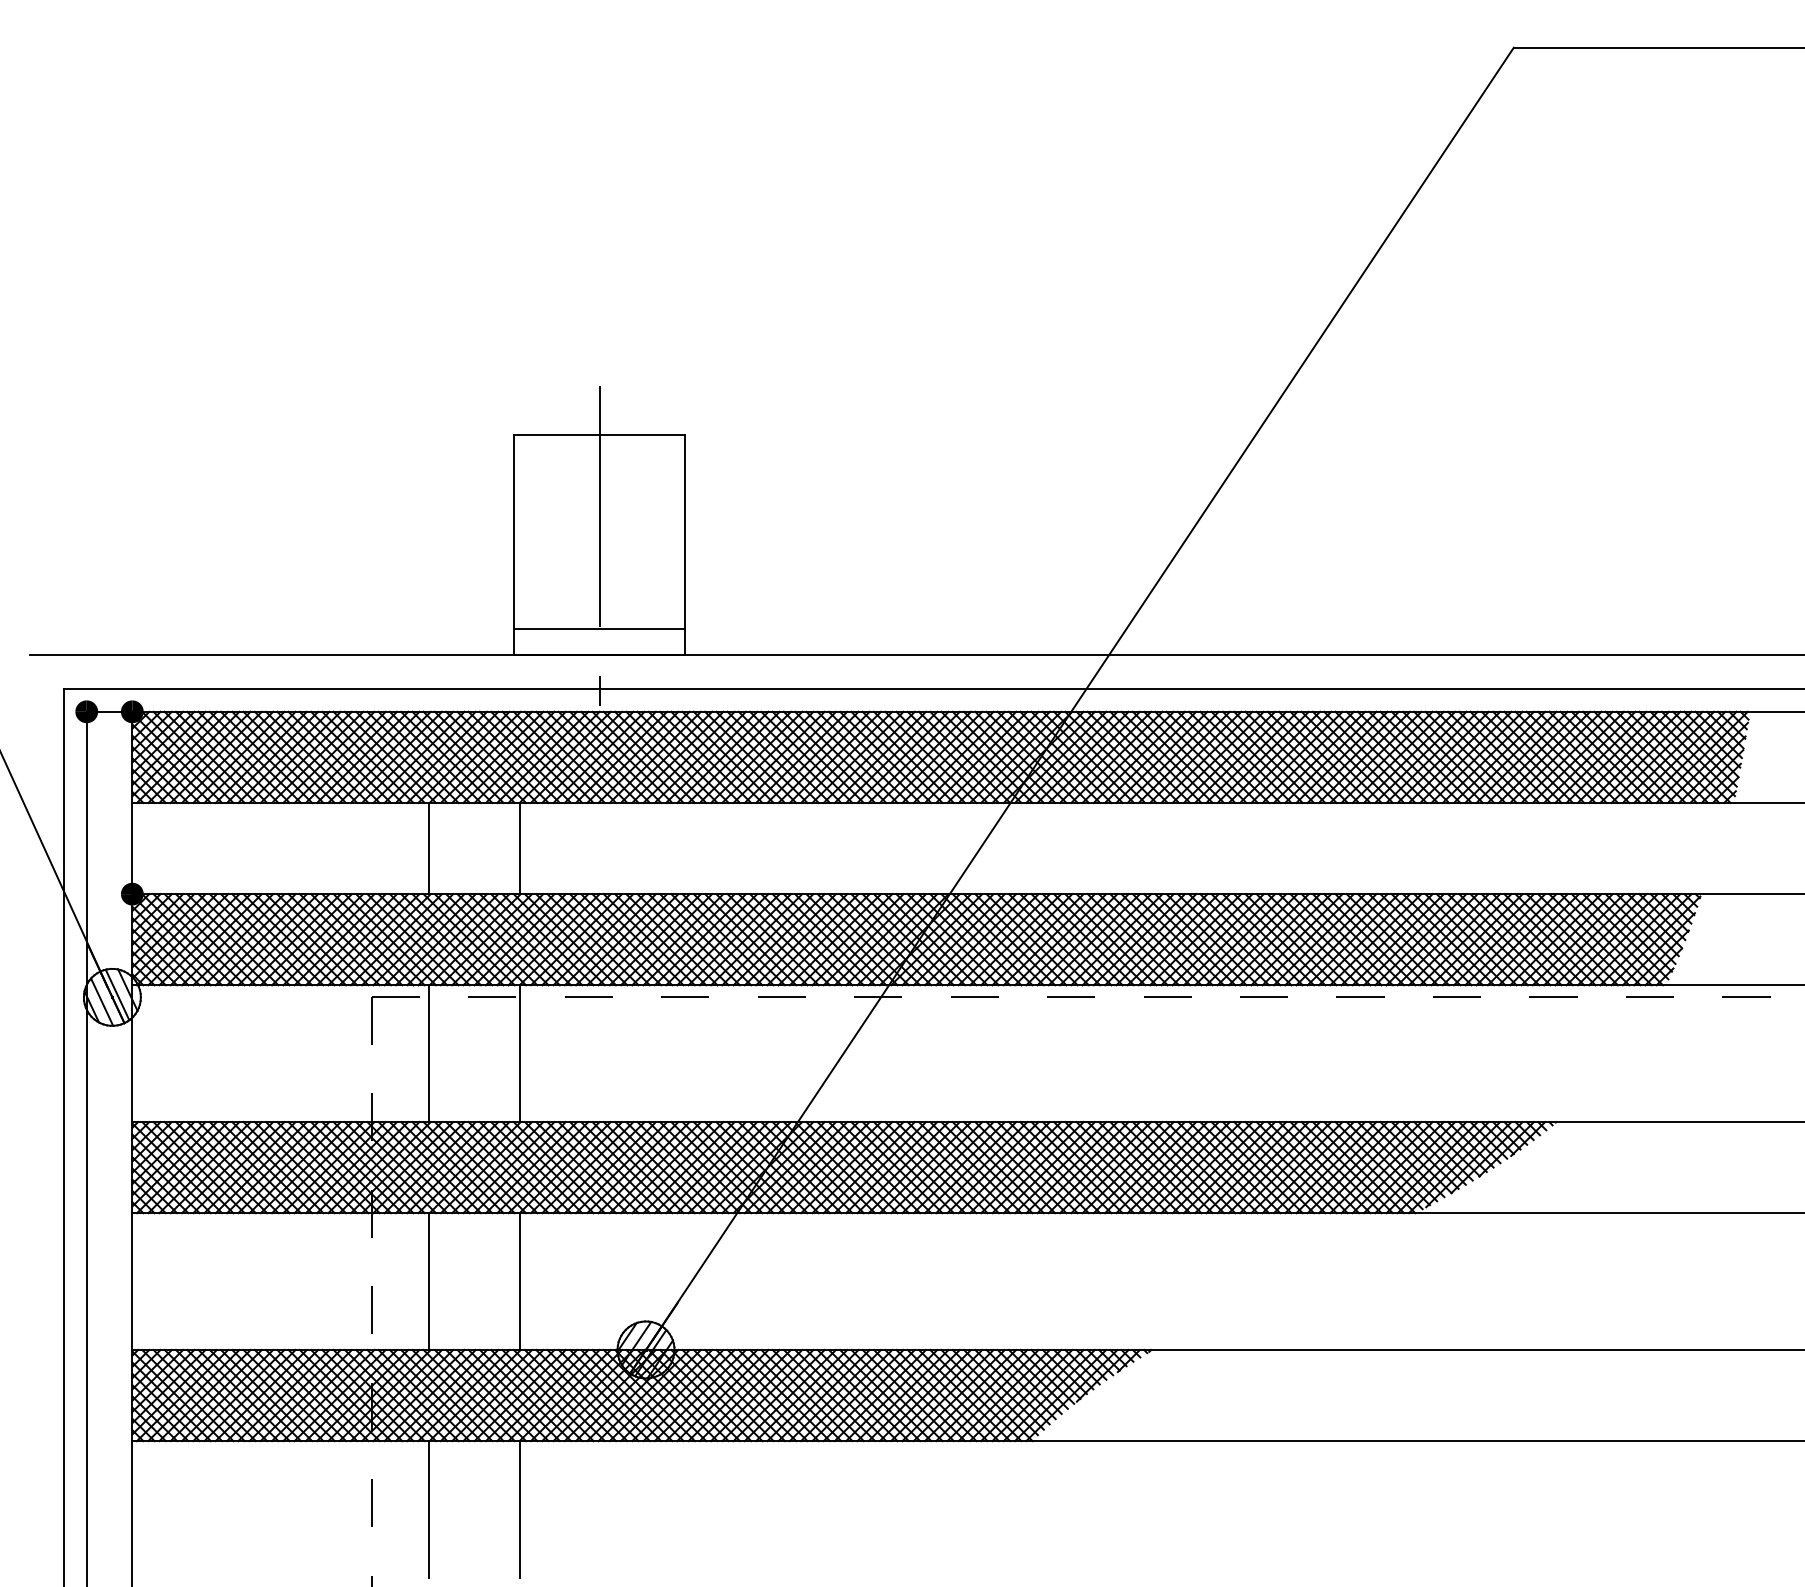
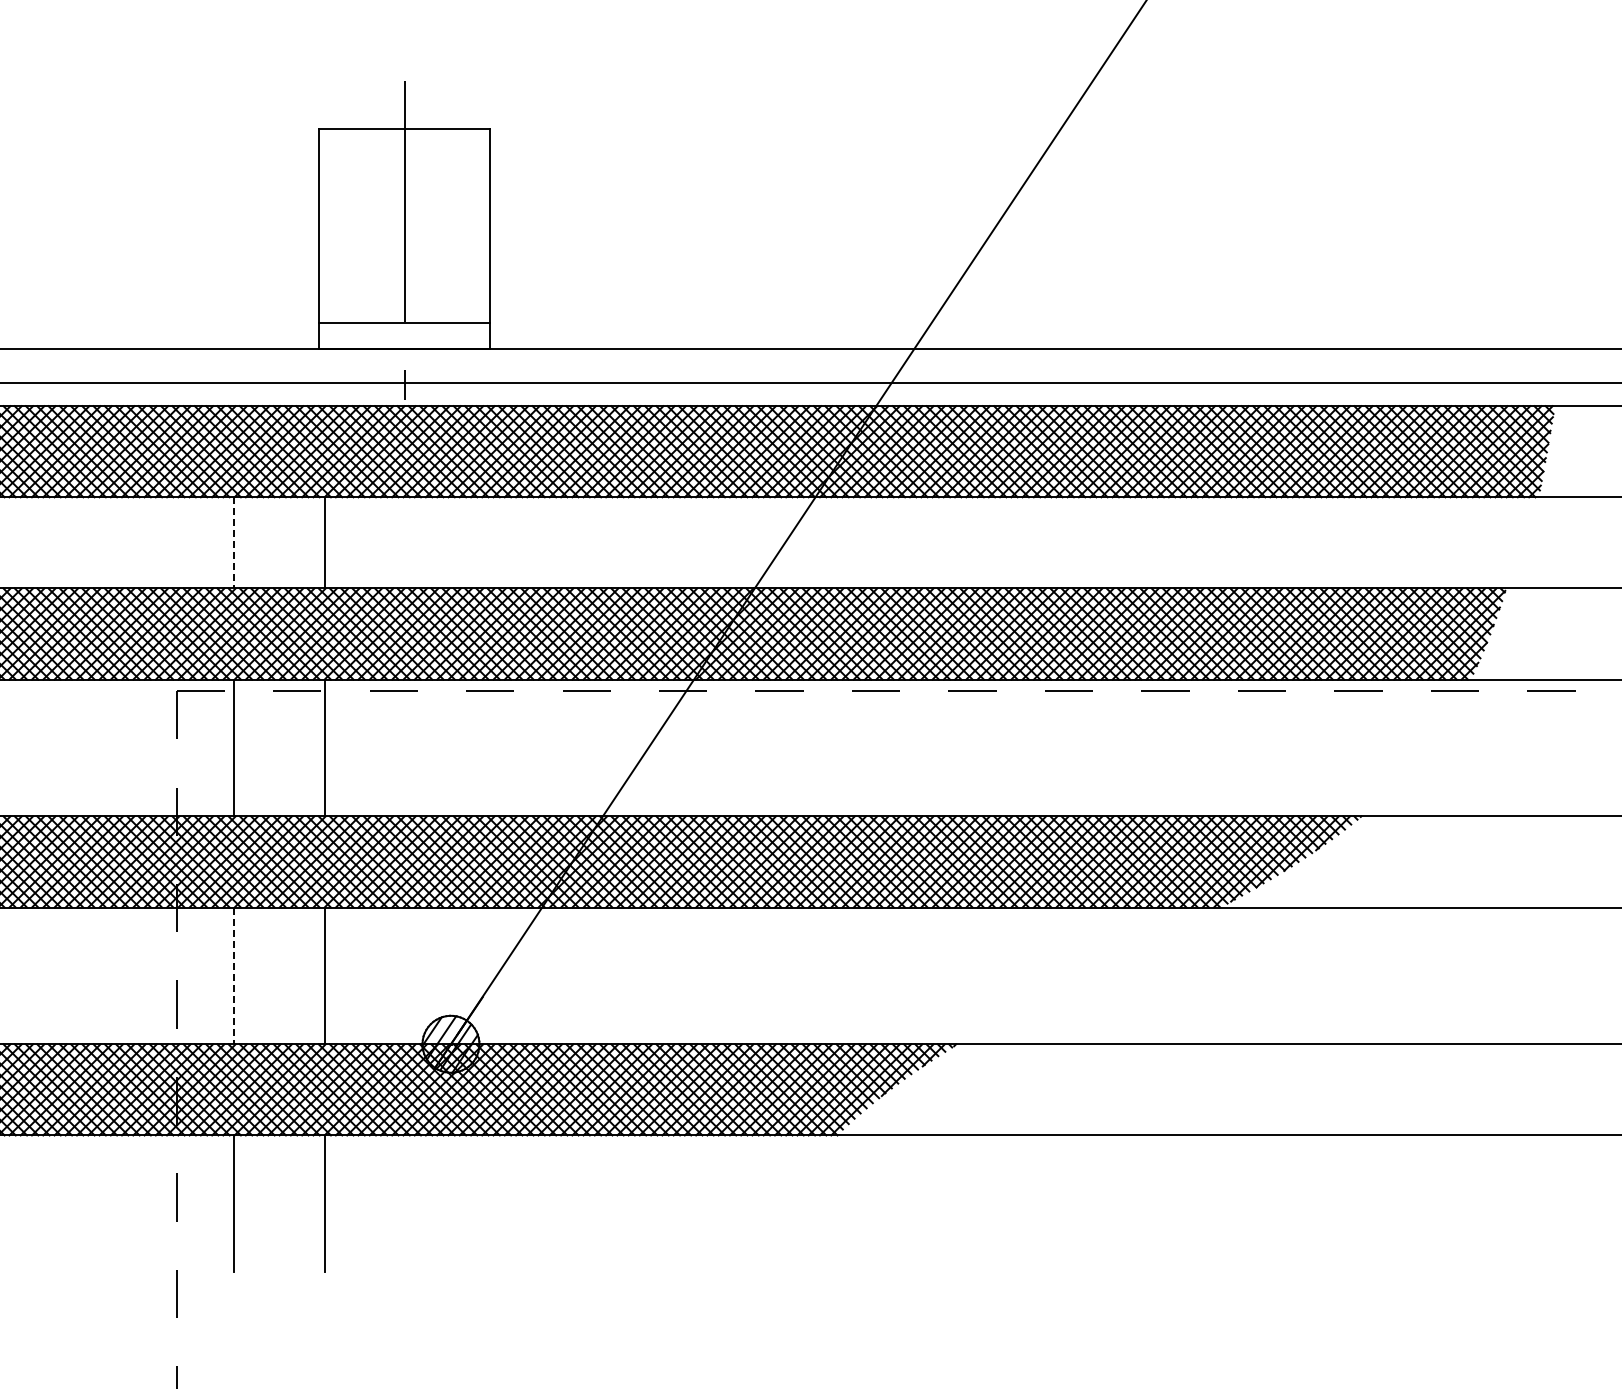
line: (428, 848) -> (233, 542), solid -> dashed
line: (428, 1282) -> (233, 976), solid -> dashed

